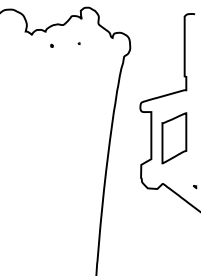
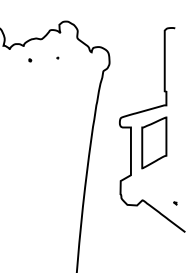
part: (174, 138) -> (154, 143), moved

